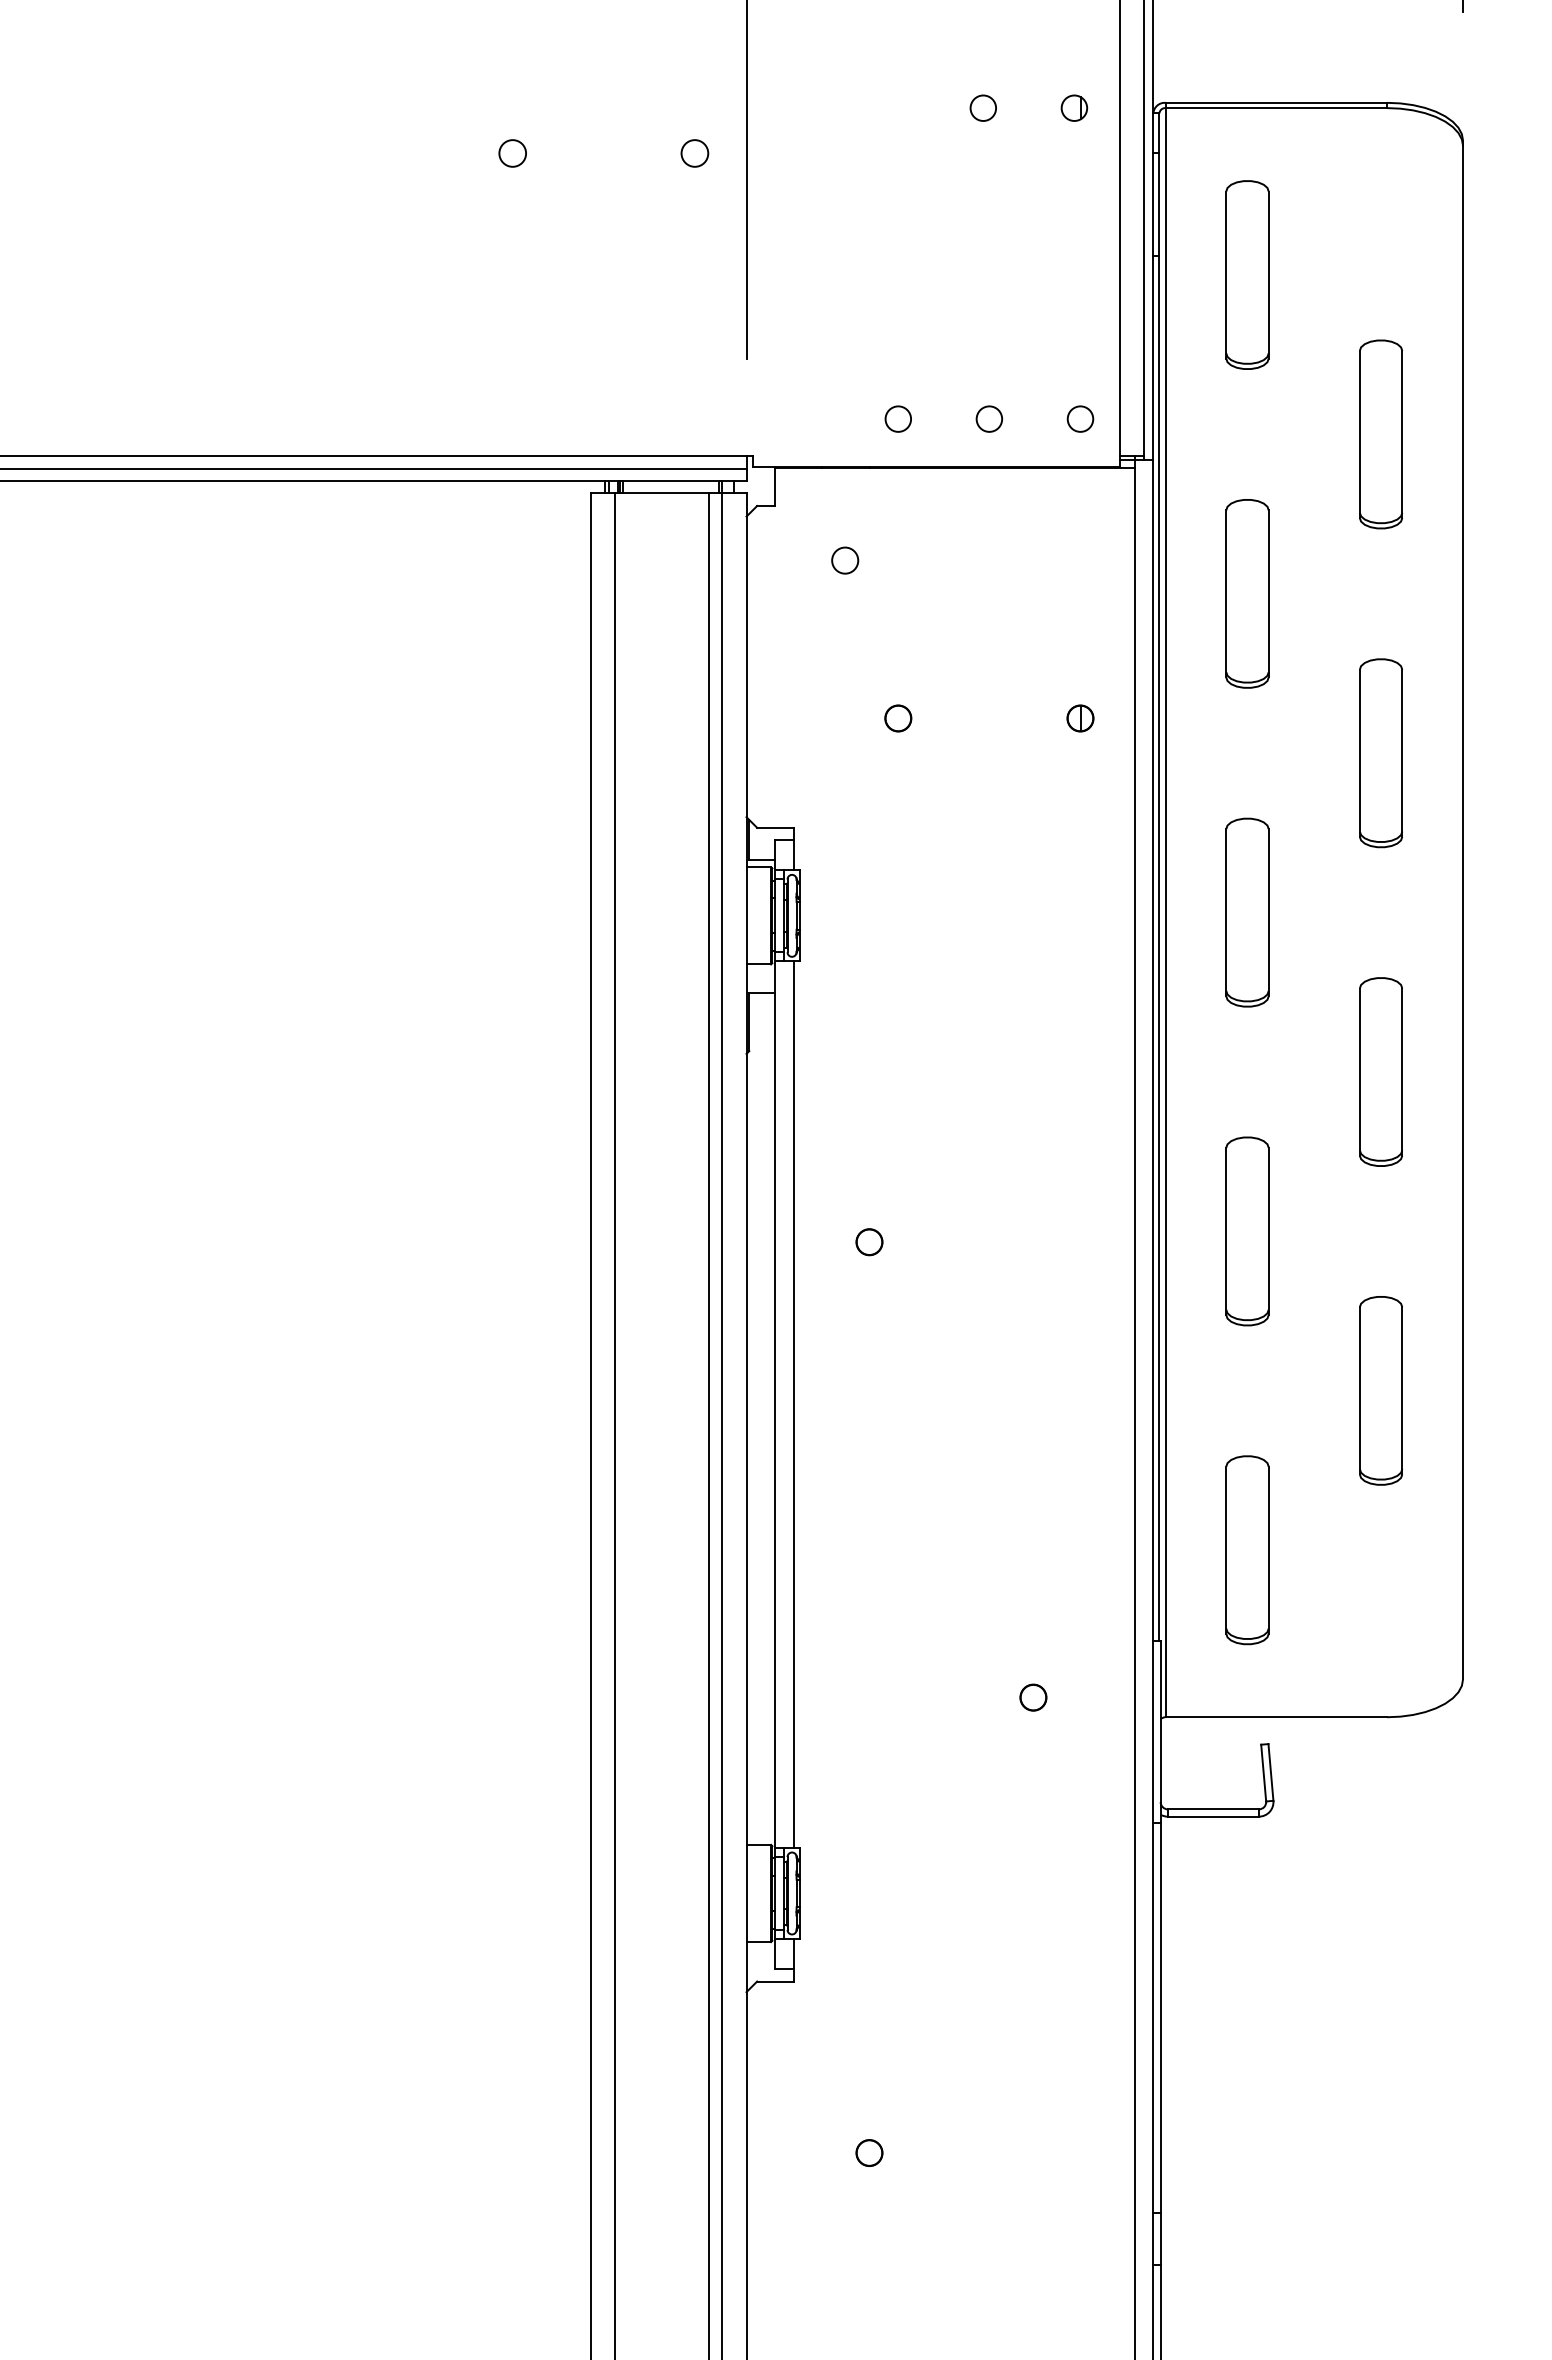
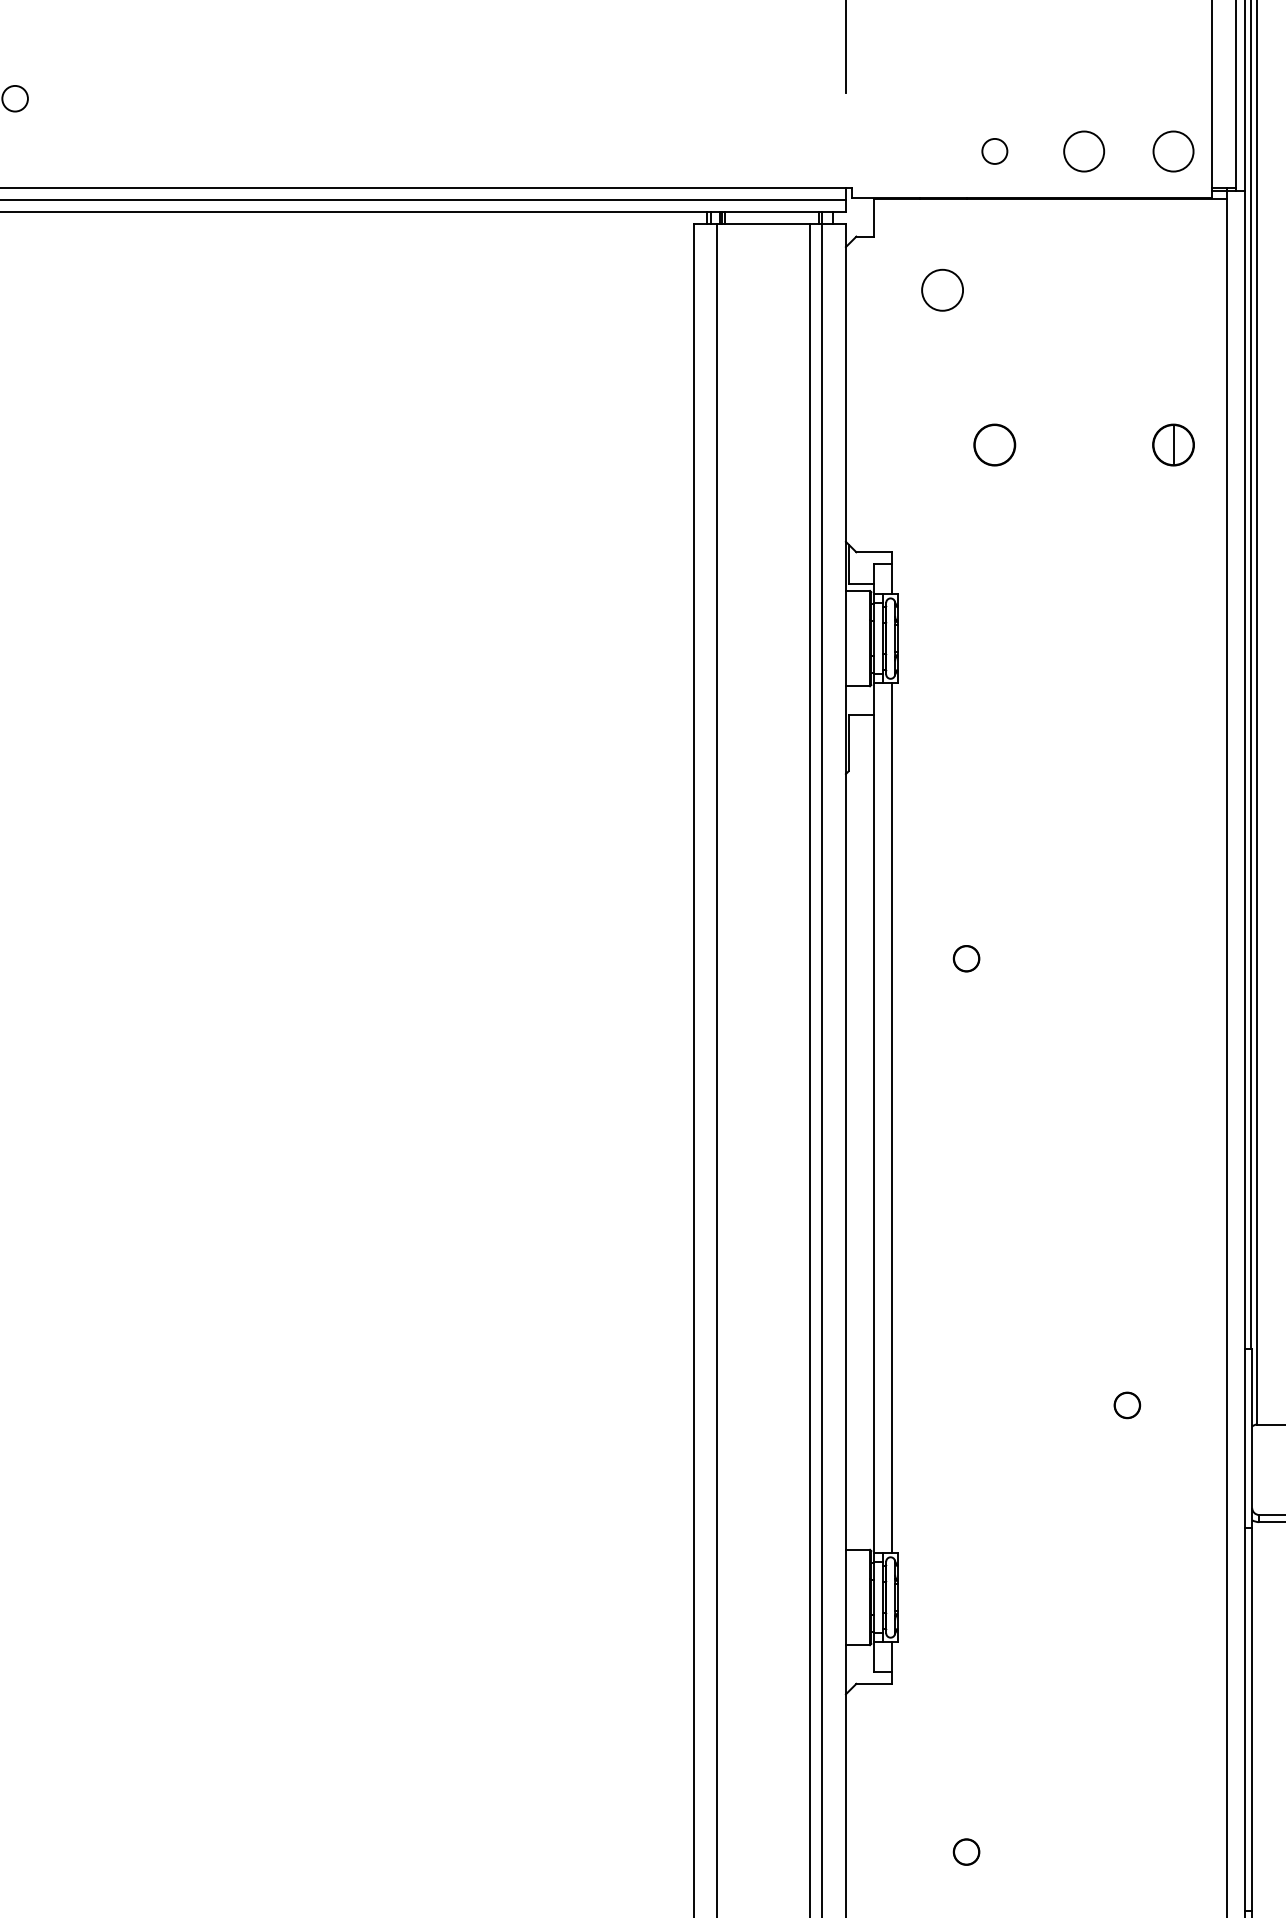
circle: (989, 418) -> (1084, 150), size x1.6
circle: (1080, 418) -> (1173, 150), size x1.6
circle: (845, 560) -> (943, 290), size x1.6
circle: (898, 718) -> (995, 445), size x1.6
part: (1080, 718) -> (1173, 445), size x1.6

